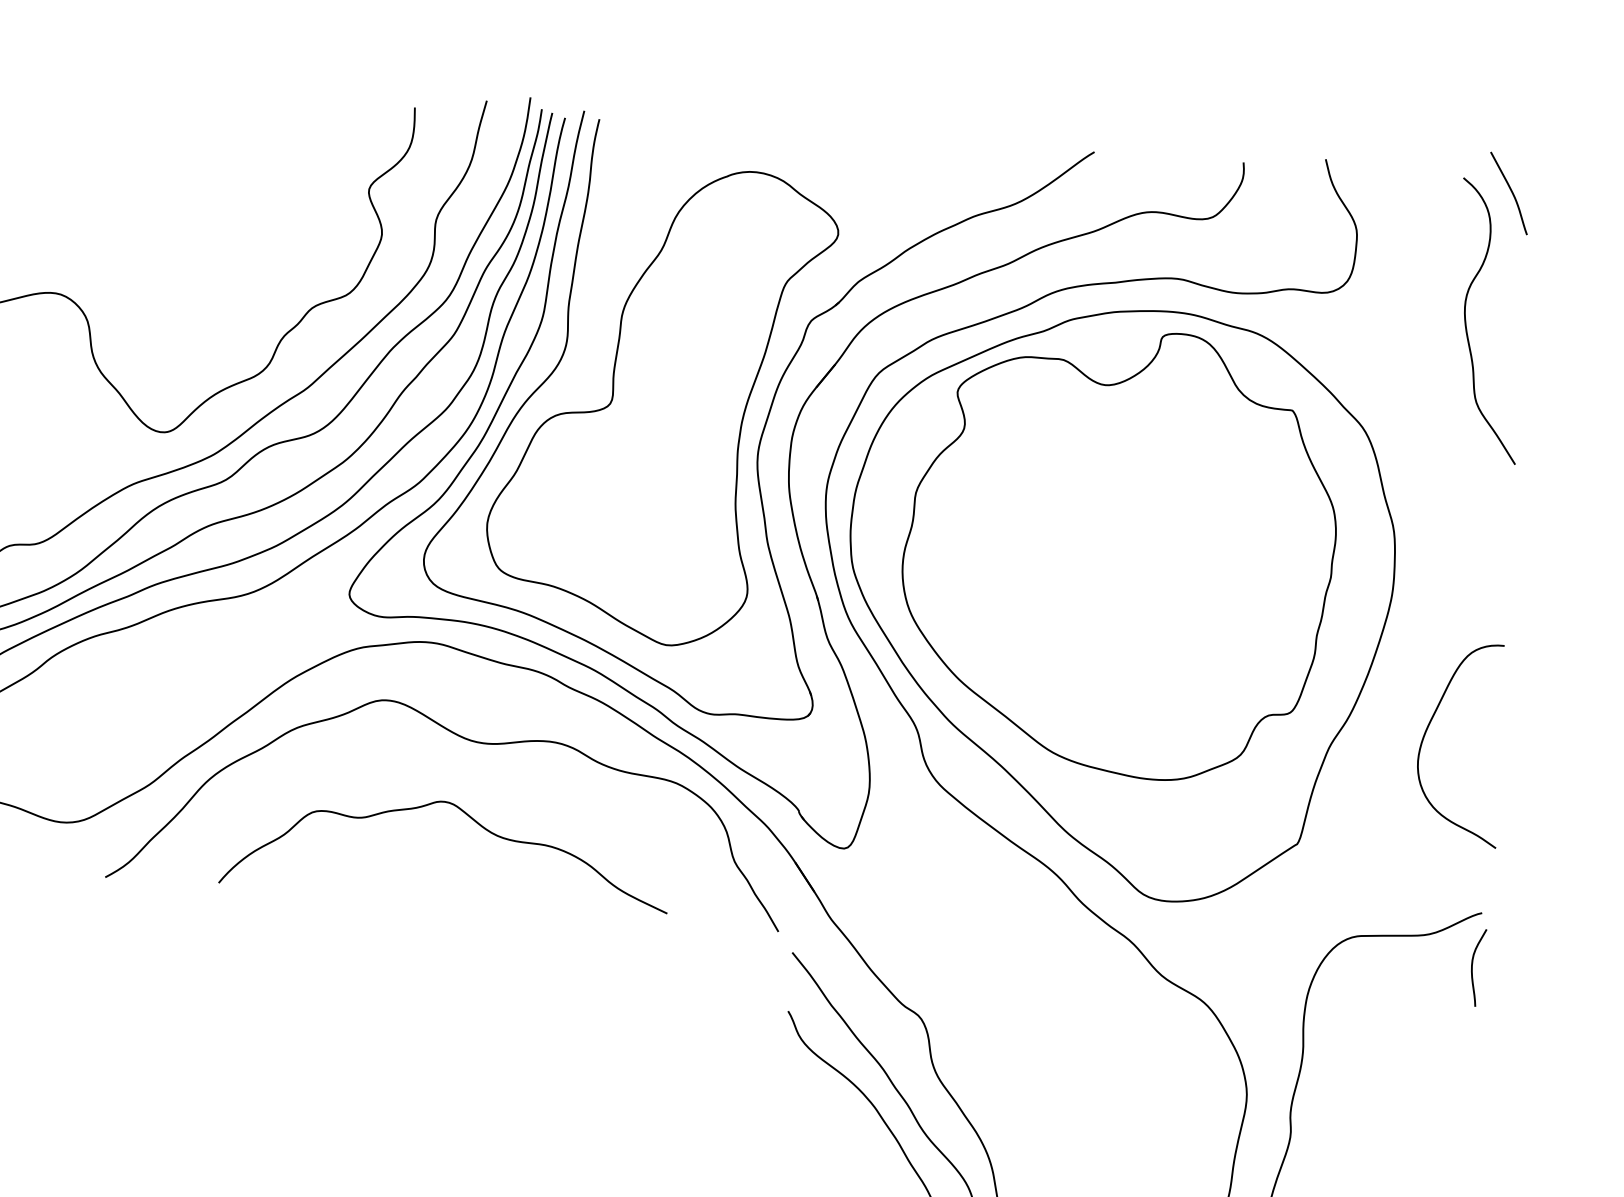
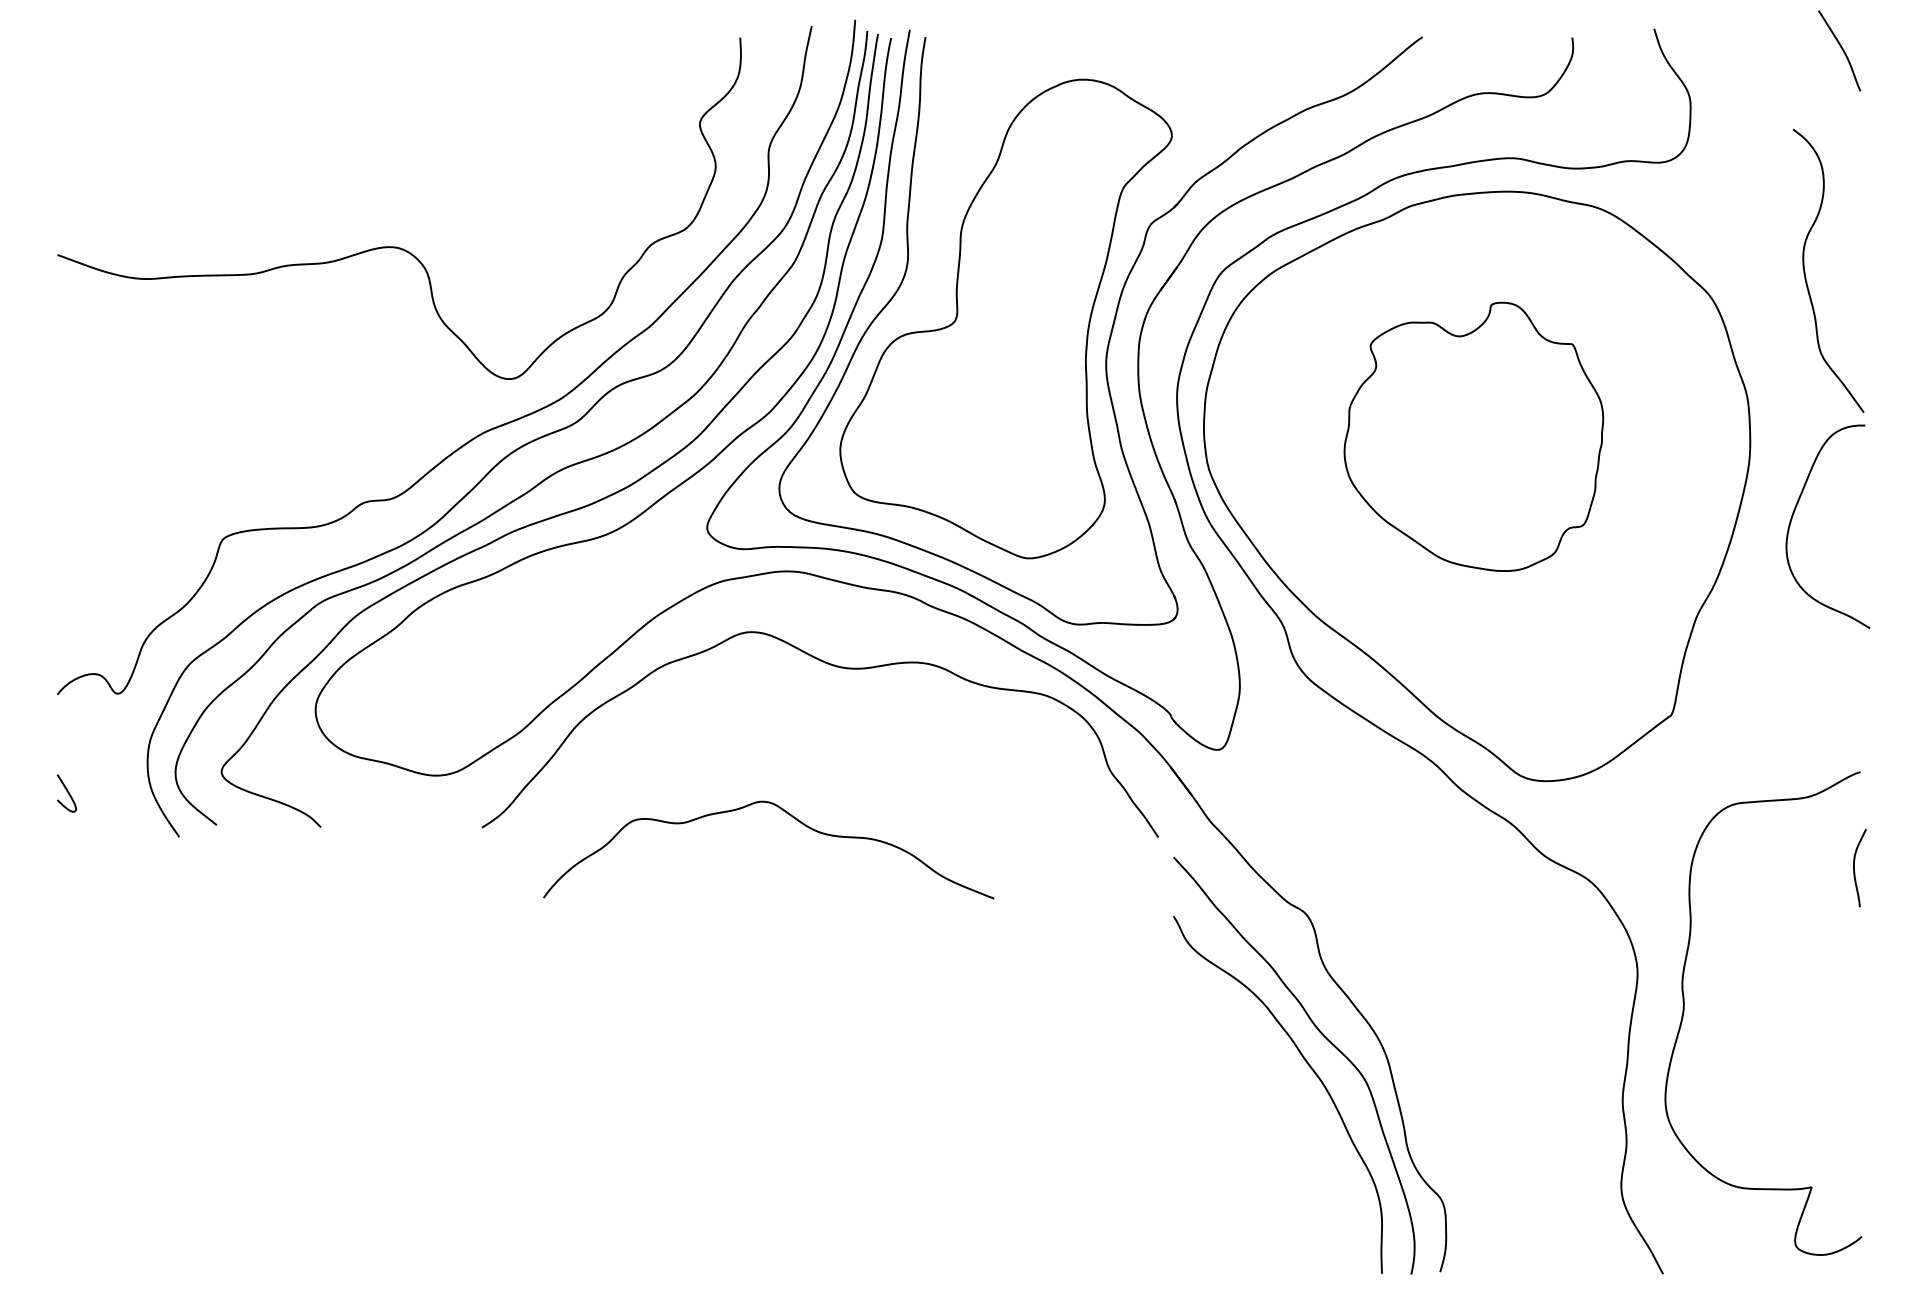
curve: (1466, 319) -> (1805, 270), moved
part: (1118, 553) -> (1473, 436), size x0.6
curve: (1427, 731) -> (1793, 516), moved
curve: (469, 818) -> (790, 816), moved
curve: (1472, 966) -> (1854, 867), moved

